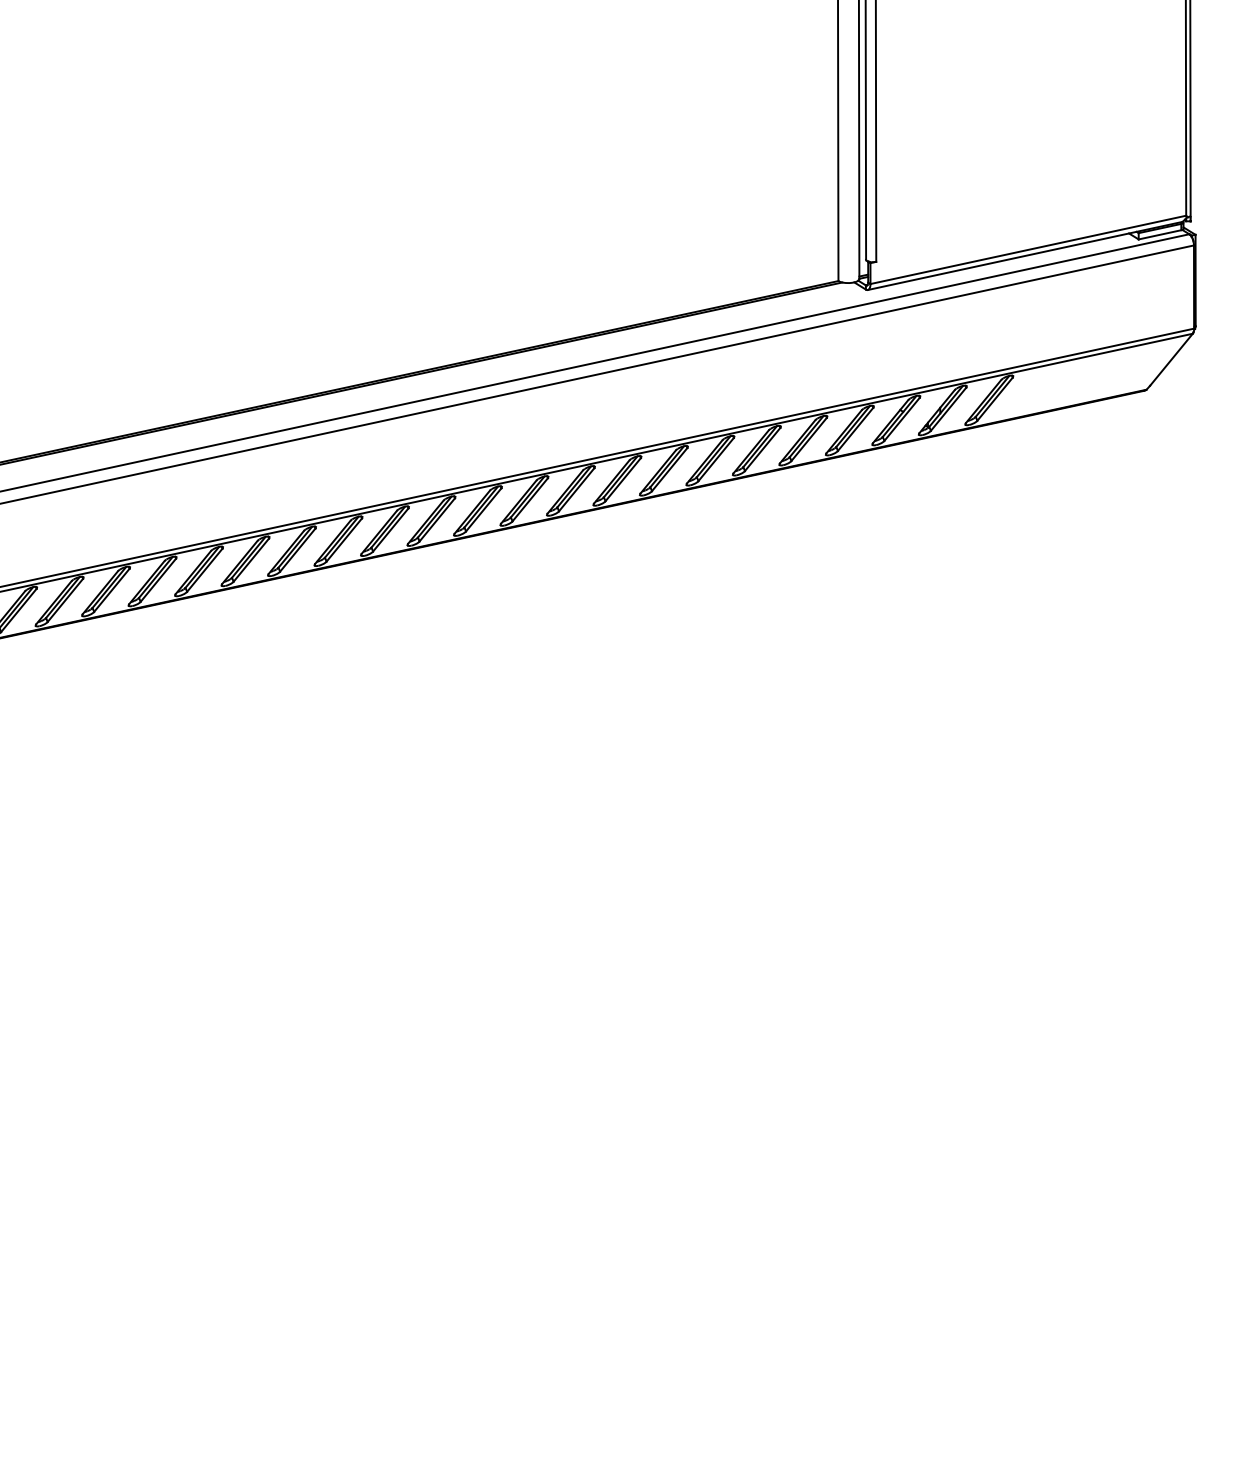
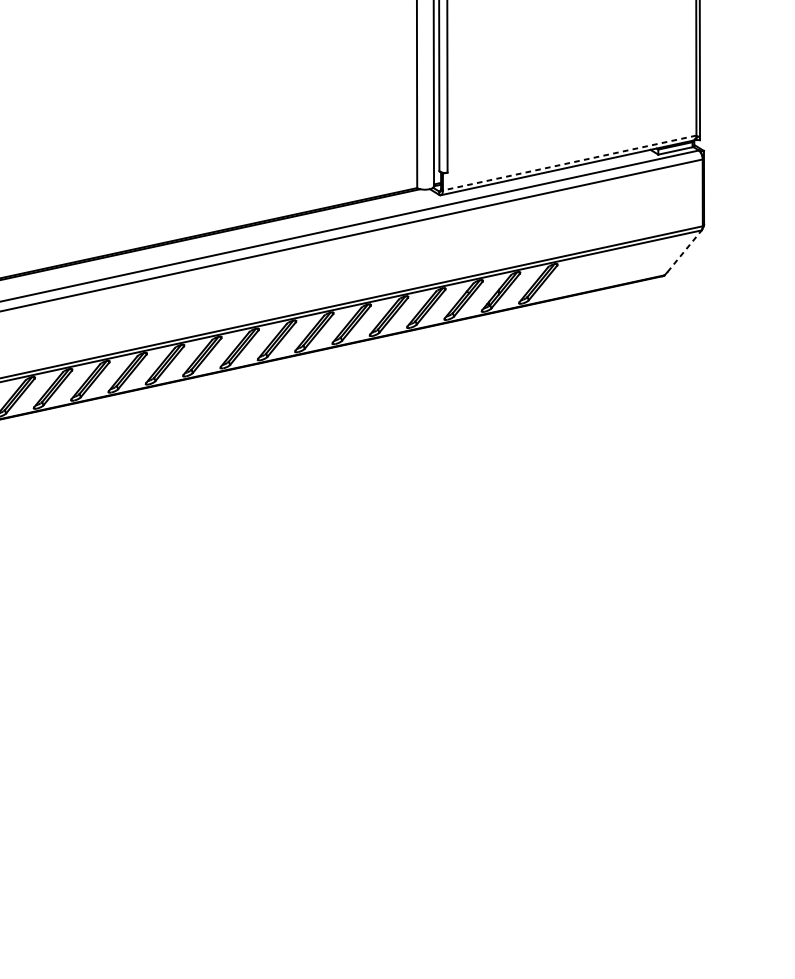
line: (1028, 249) -> (569, 162), solid -> dashed
line: (1171, 359) -> (684, 251), solid -> dashed

